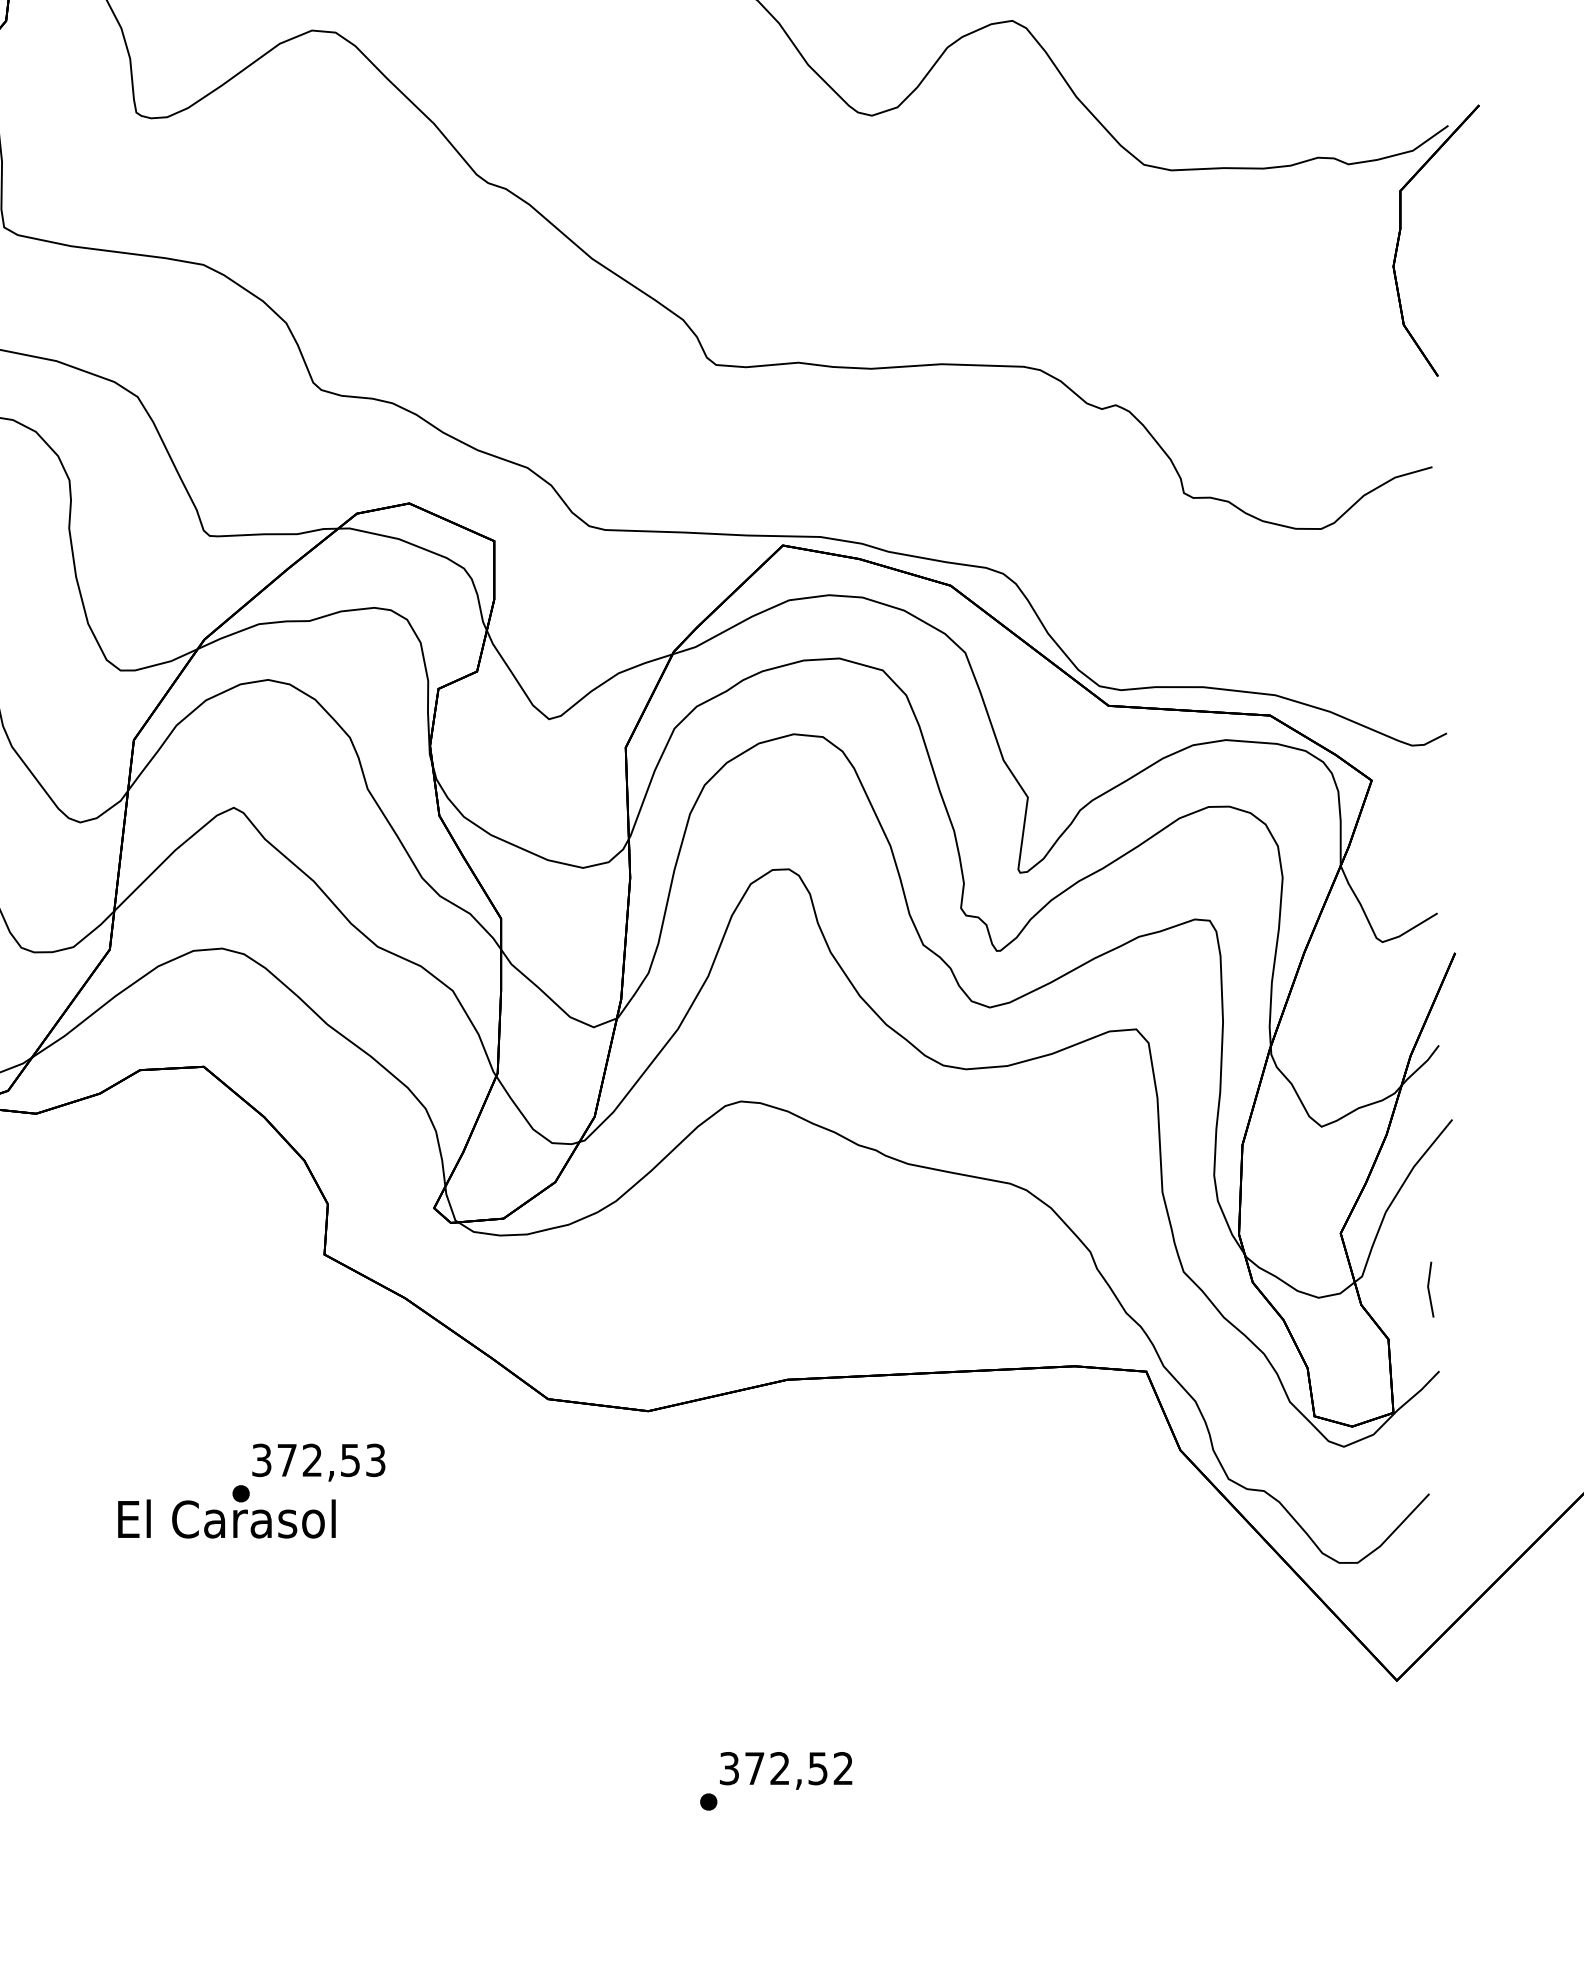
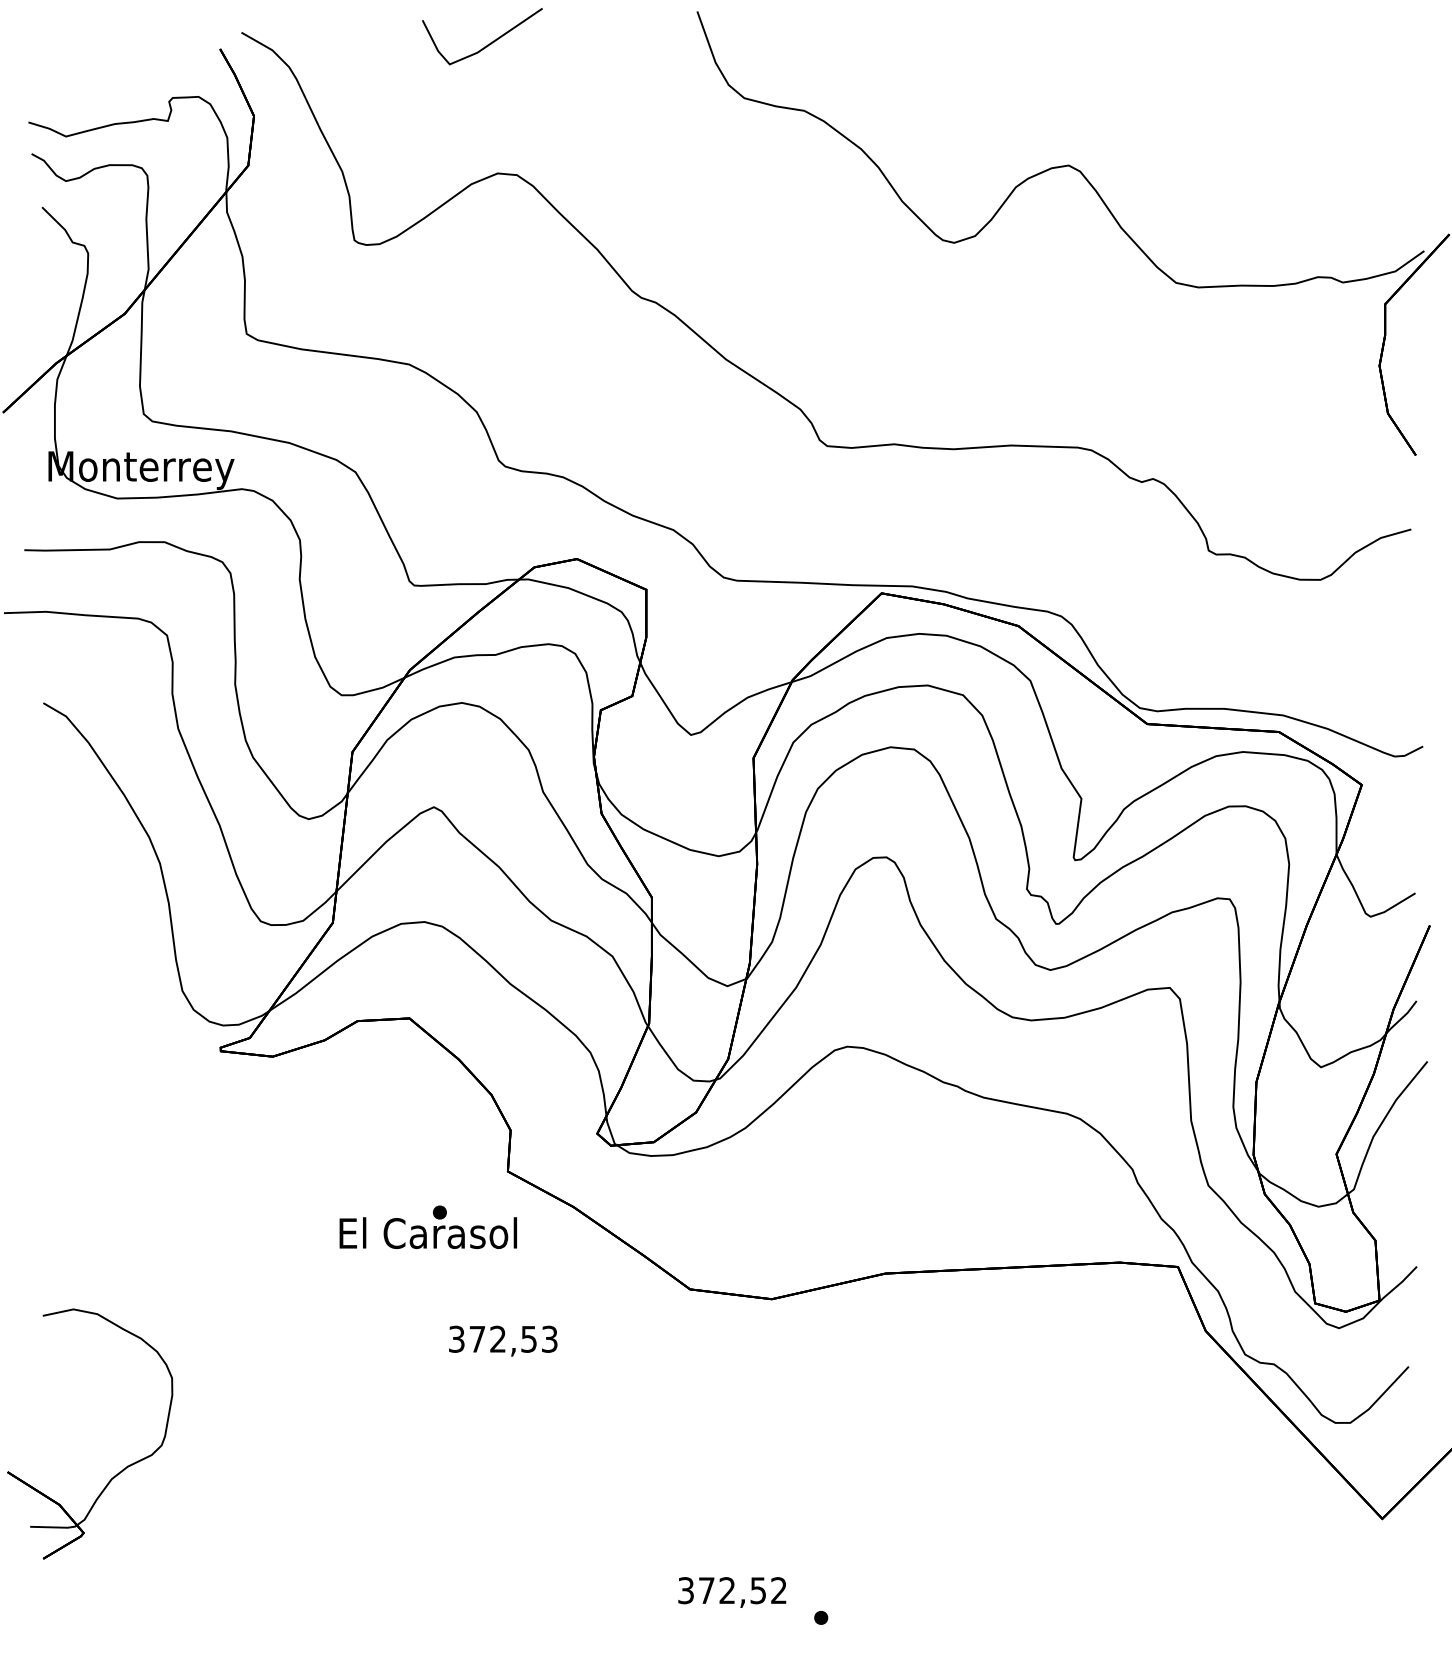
line: (1428, 1288) -> (1408, 1199), removed
text: (225, 1512) -> (427, 1227), moved
text: (786, 1770) -> (732, 1592), moved

